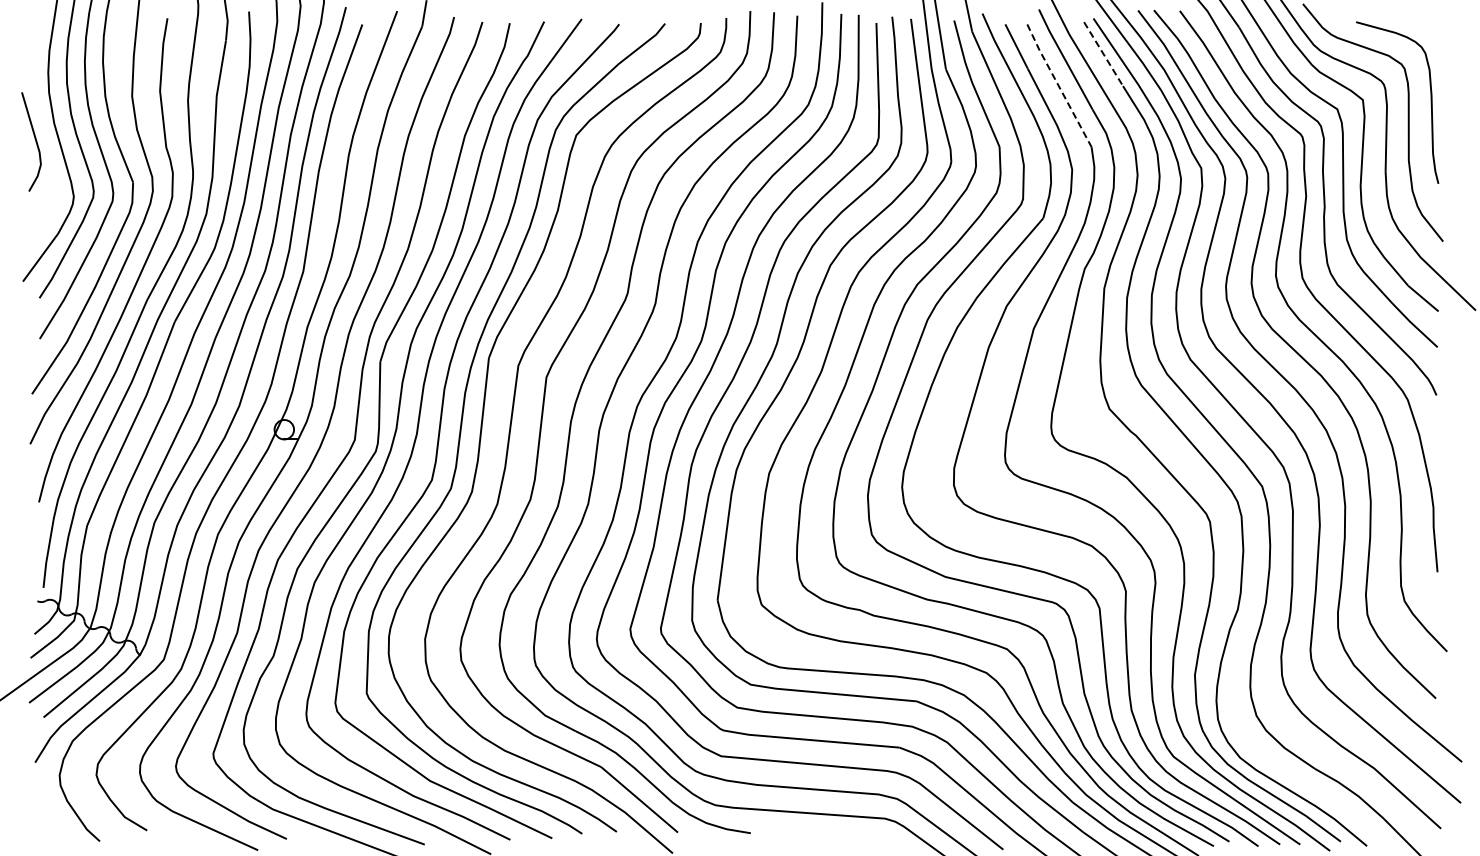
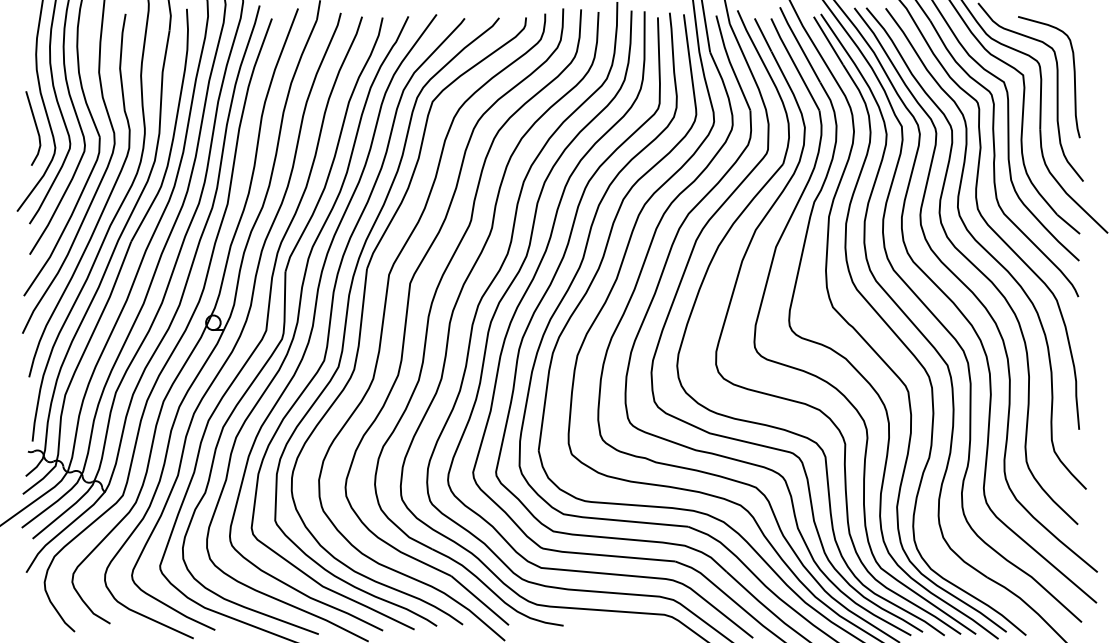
line: (1103, 54) -> (828, 41), dashed -> solid
line: (1058, 85) -> (794, 64), dashed -> solid
line: (34, 139) -> (35, 126), moved

